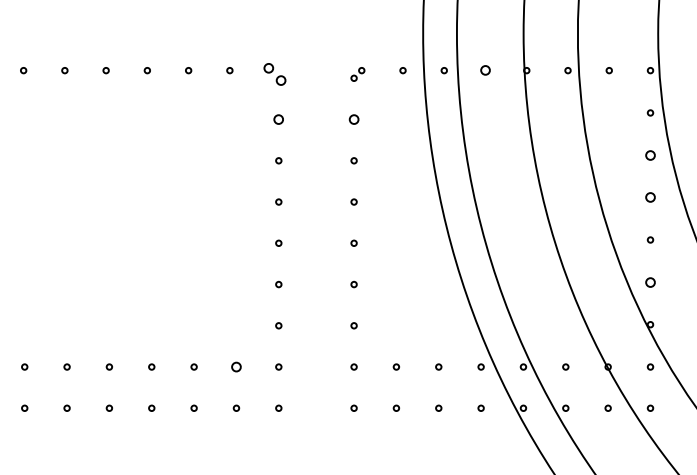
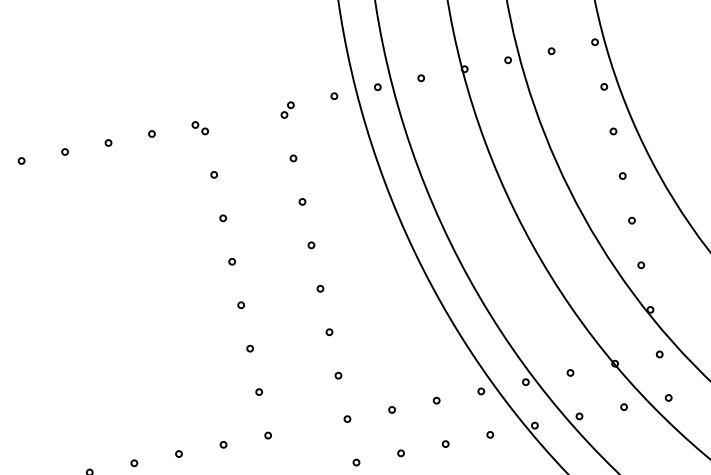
circle: (485, 70) -> (421, 78), size x0.62
part: (274, 74) -> (199, 128), size x0.62
circle: (278, 119) -> (213, 174), size x0.62
circle: (353, 119) -> (292, 158), size x0.62
circle: (650, 154) -> (613, 130), size x0.62
circle: (650, 197) -> (622, 175), size x0.62
circle: (650, 281) -> (641, 264), size x0.62
circle: (236, 366) -> (223, 444), size x0.62

